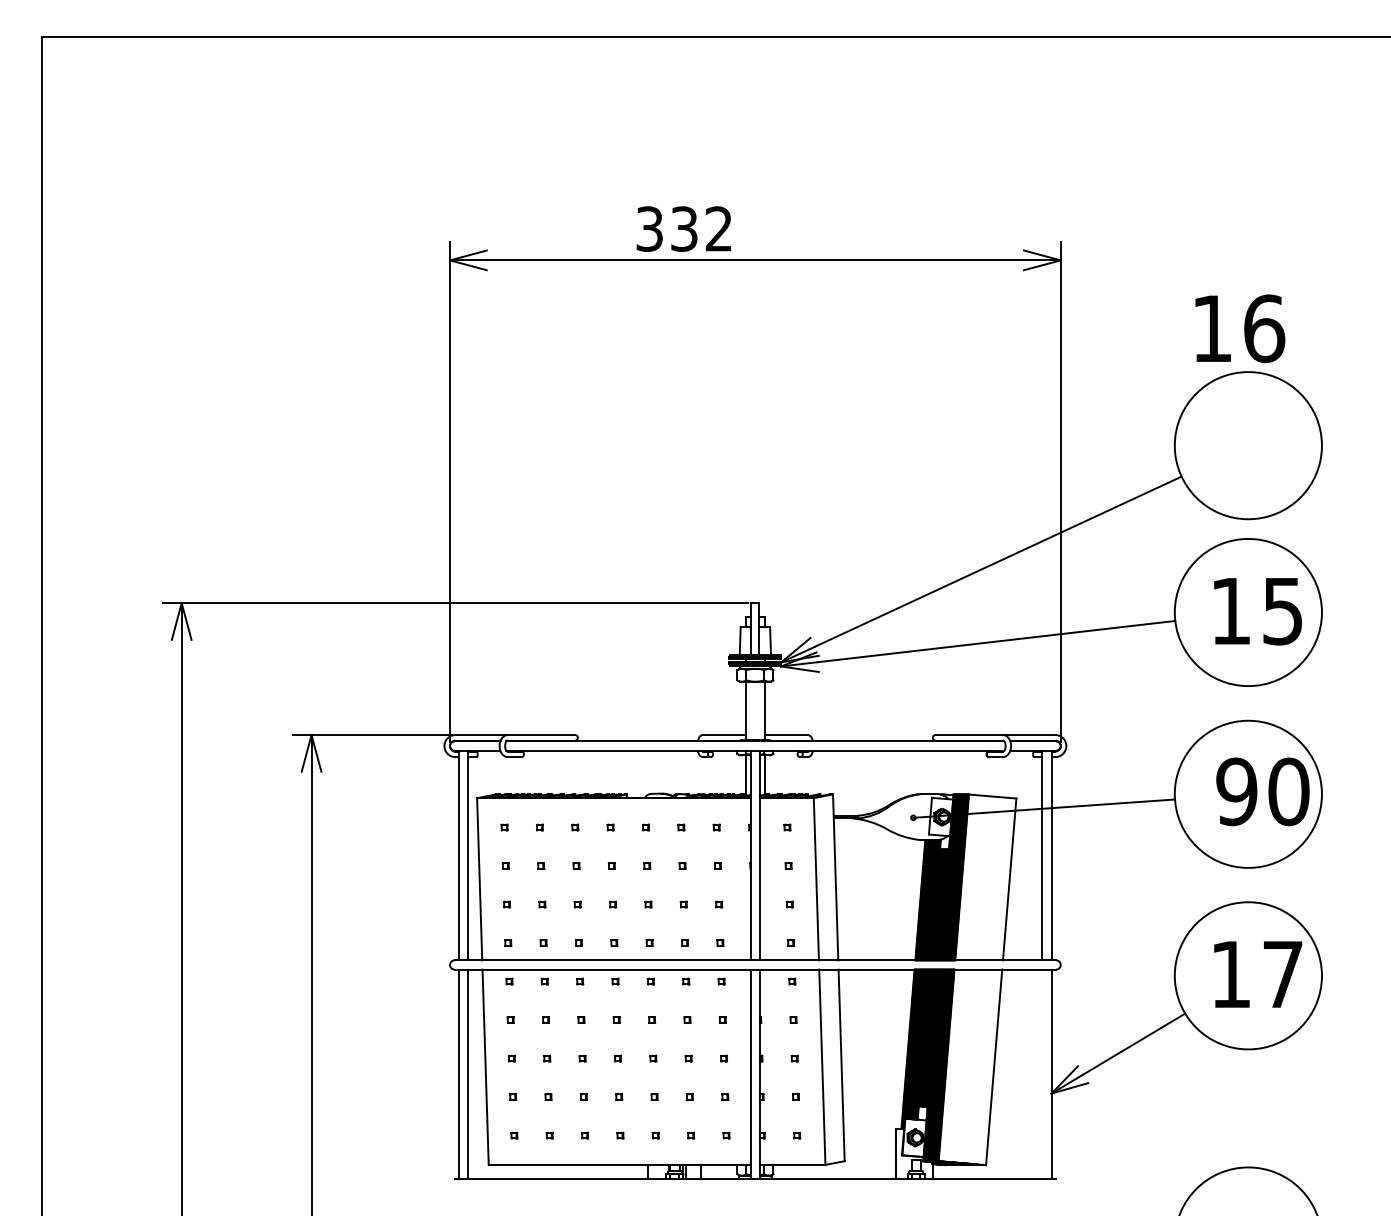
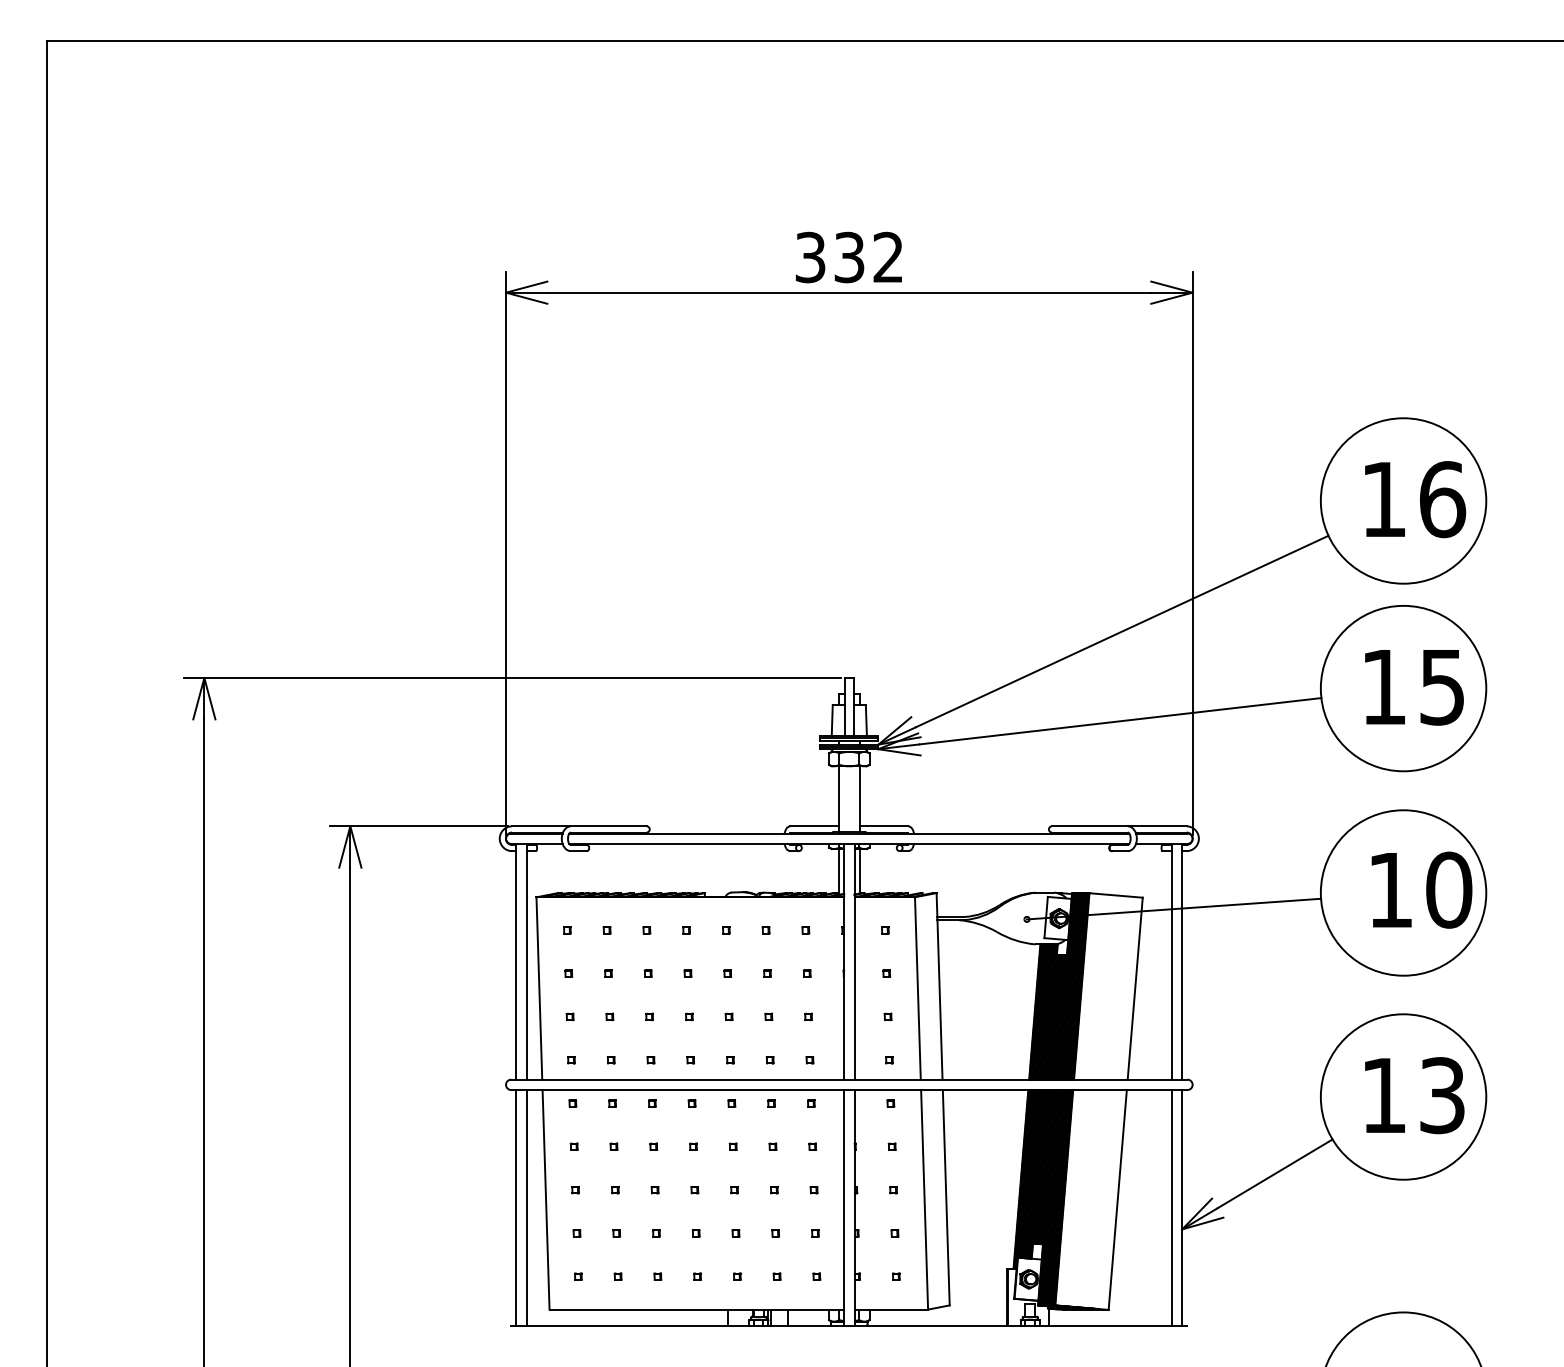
text: (683, 229) -> (848, 257), moved
text: (1240, 328) -> (1415, 499), moved
text: (1236, 791) -> (1390, 889), 90 -> 10
text: (1283, 974) -> (1442, 1095), 17 -> 13
line: (1041, 1074) -> (1171, 1207), added

